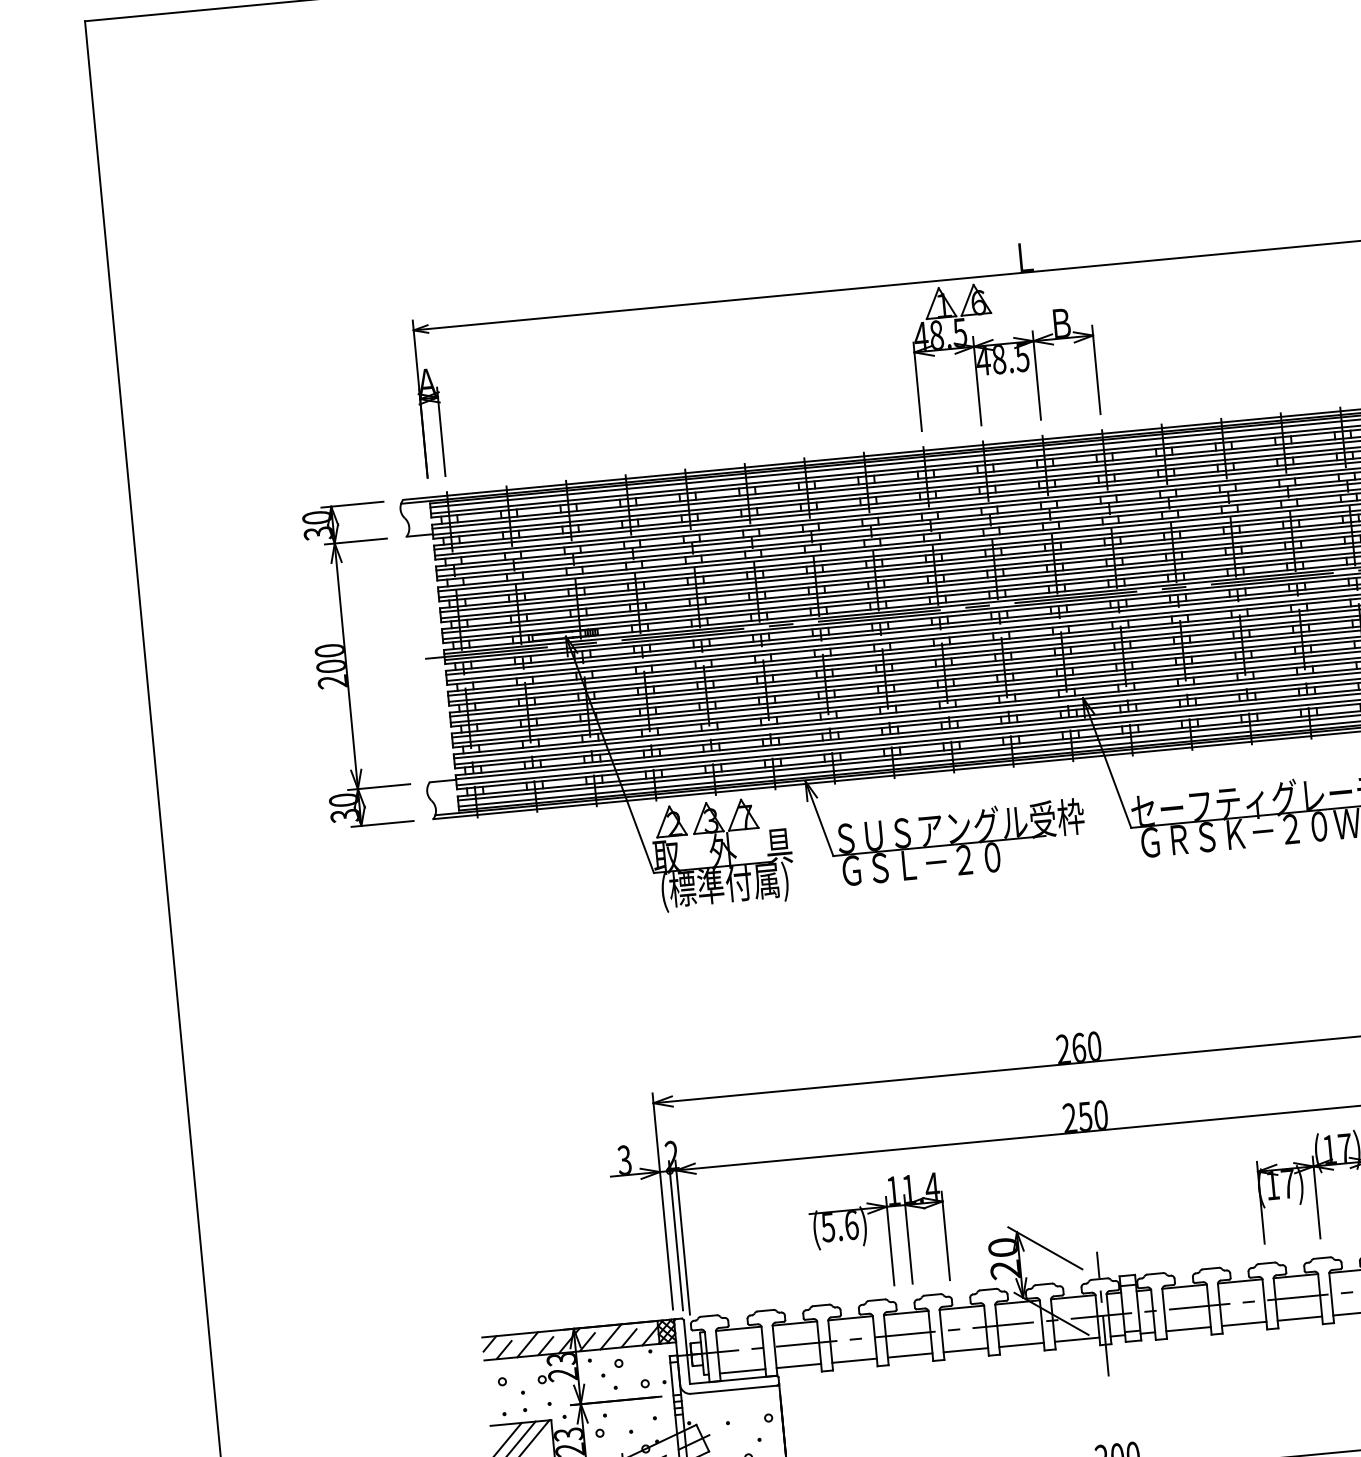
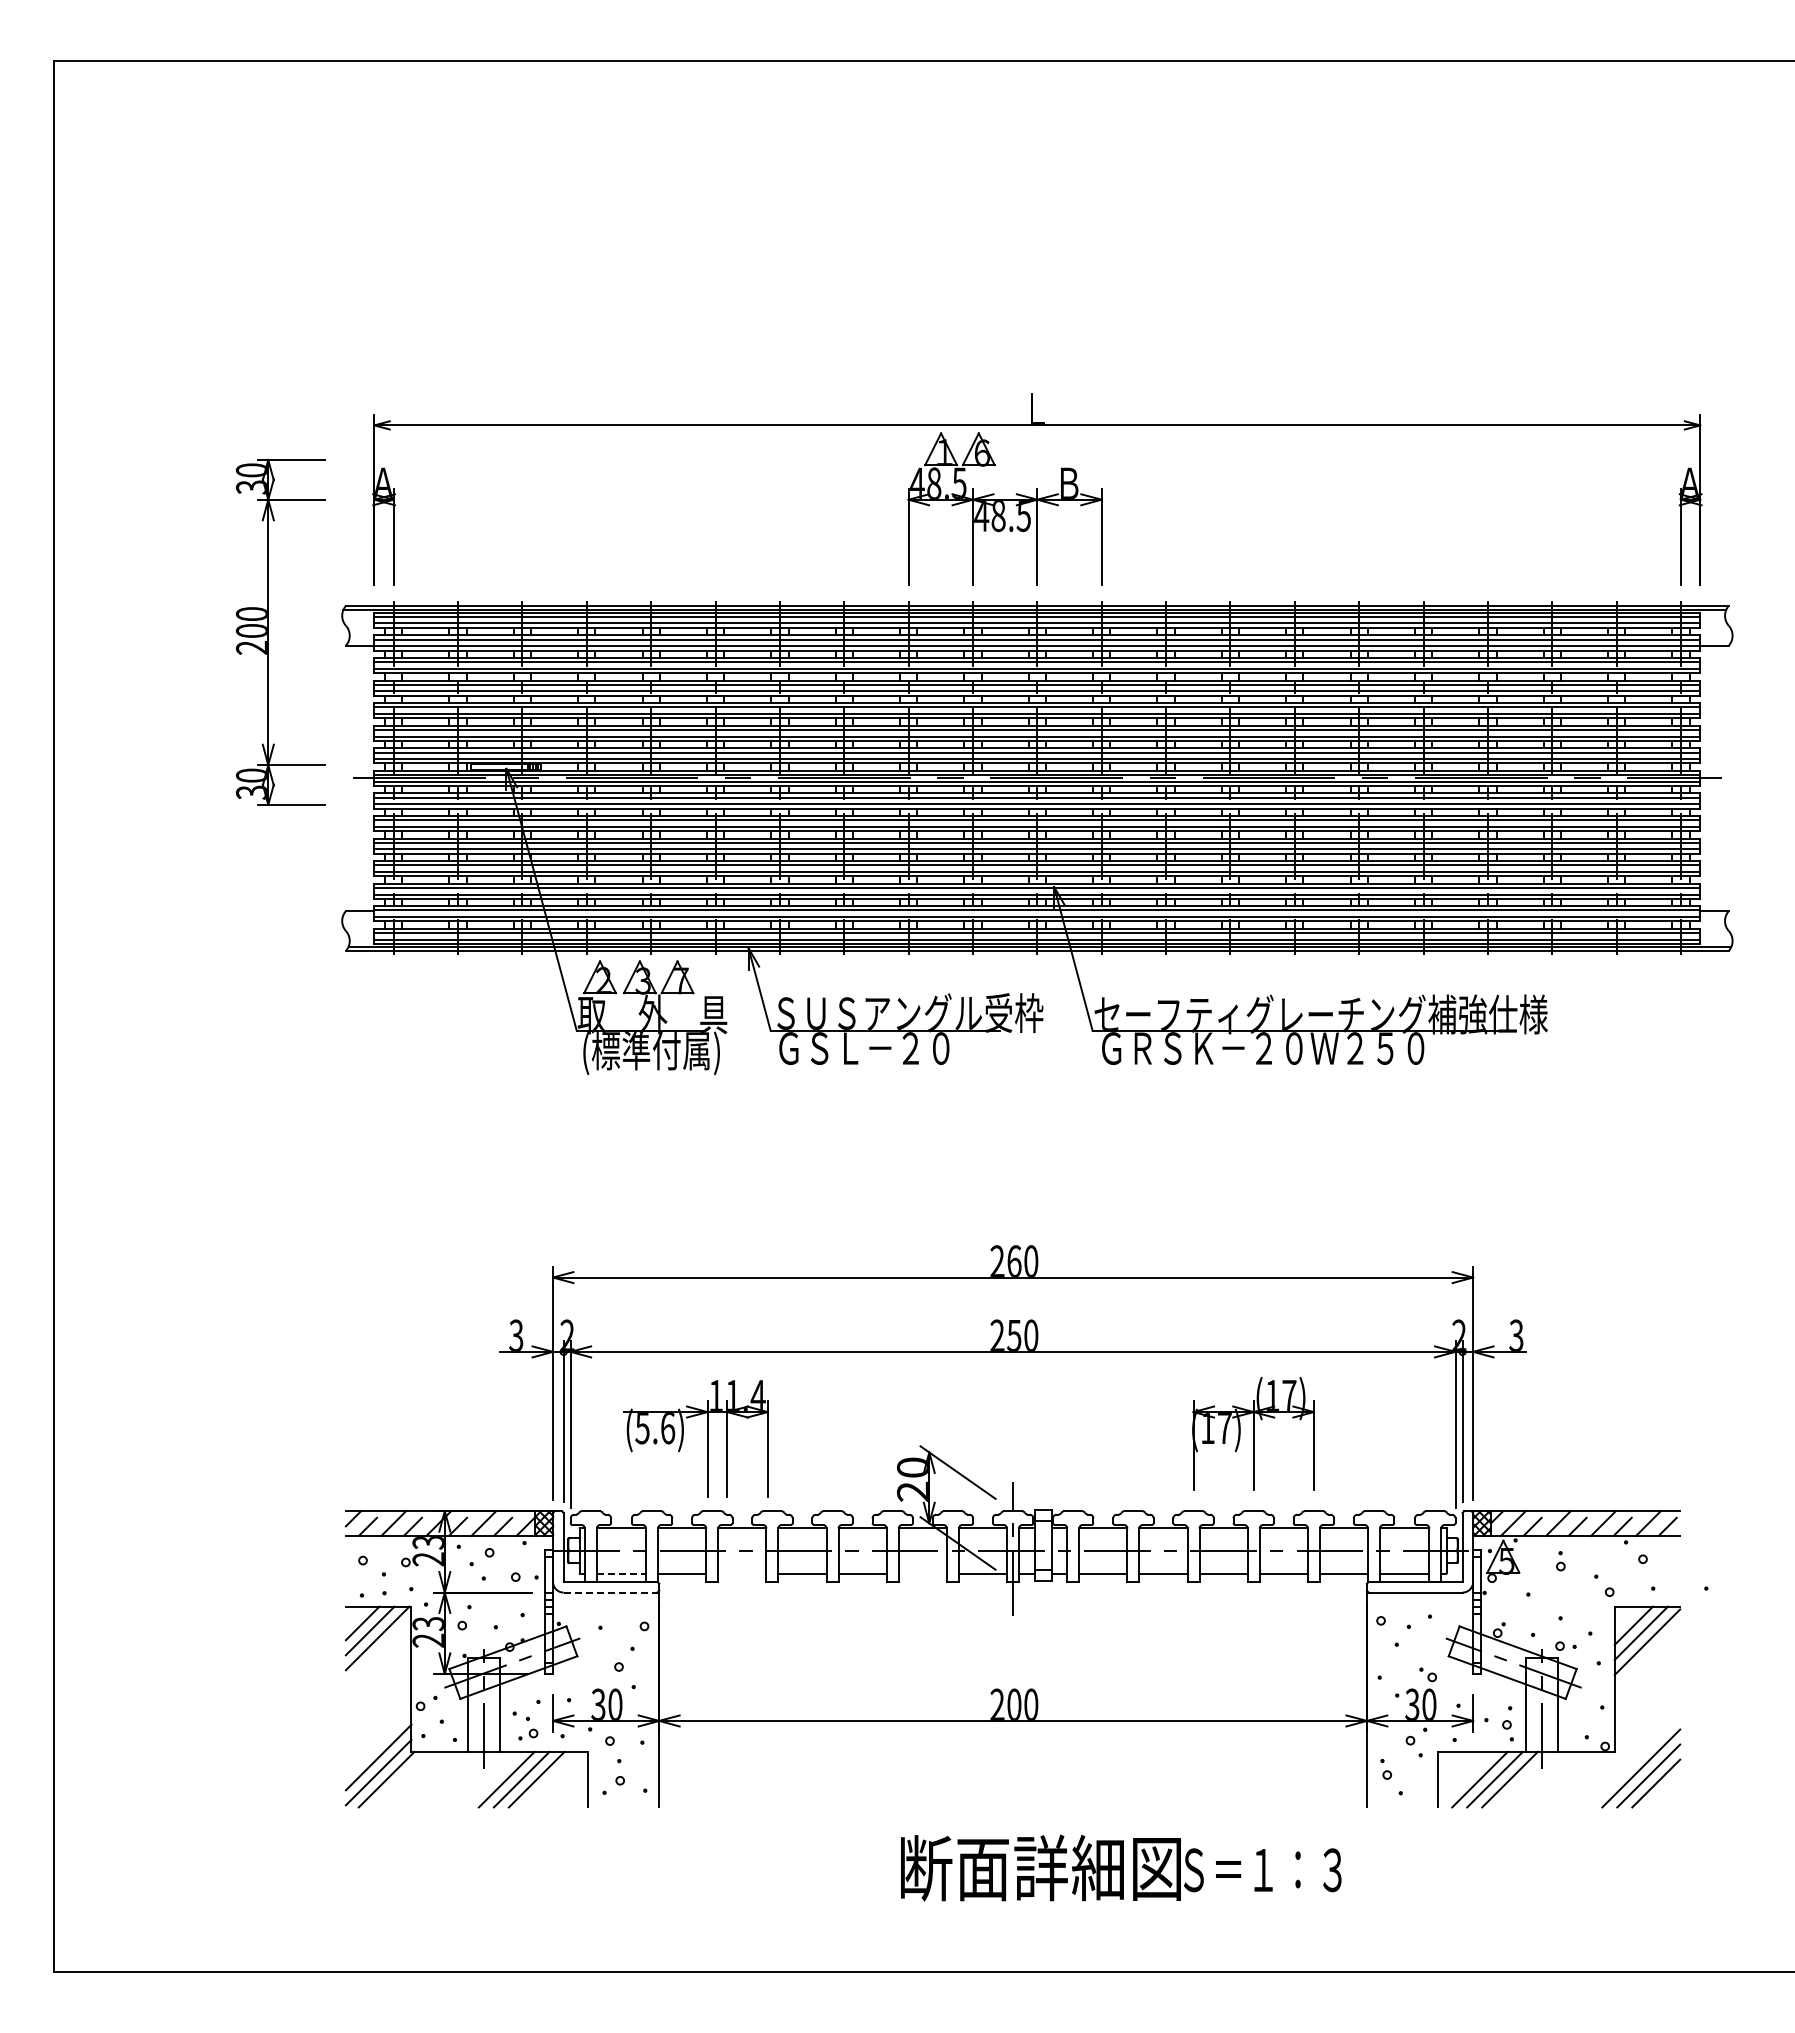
part: (346, 665) -> (268, 631), moved
part: (866, 1233) -> (683, 1438), moved
line: (1021, 1344) -> (922, 1573), removed
line: (854, 1360) -> (742, 1573), removed
line: (742, 1371) -> (621, 1573), solid -> dashed
line: (734, 1389) -> (610, 1592), solid -> dashed

